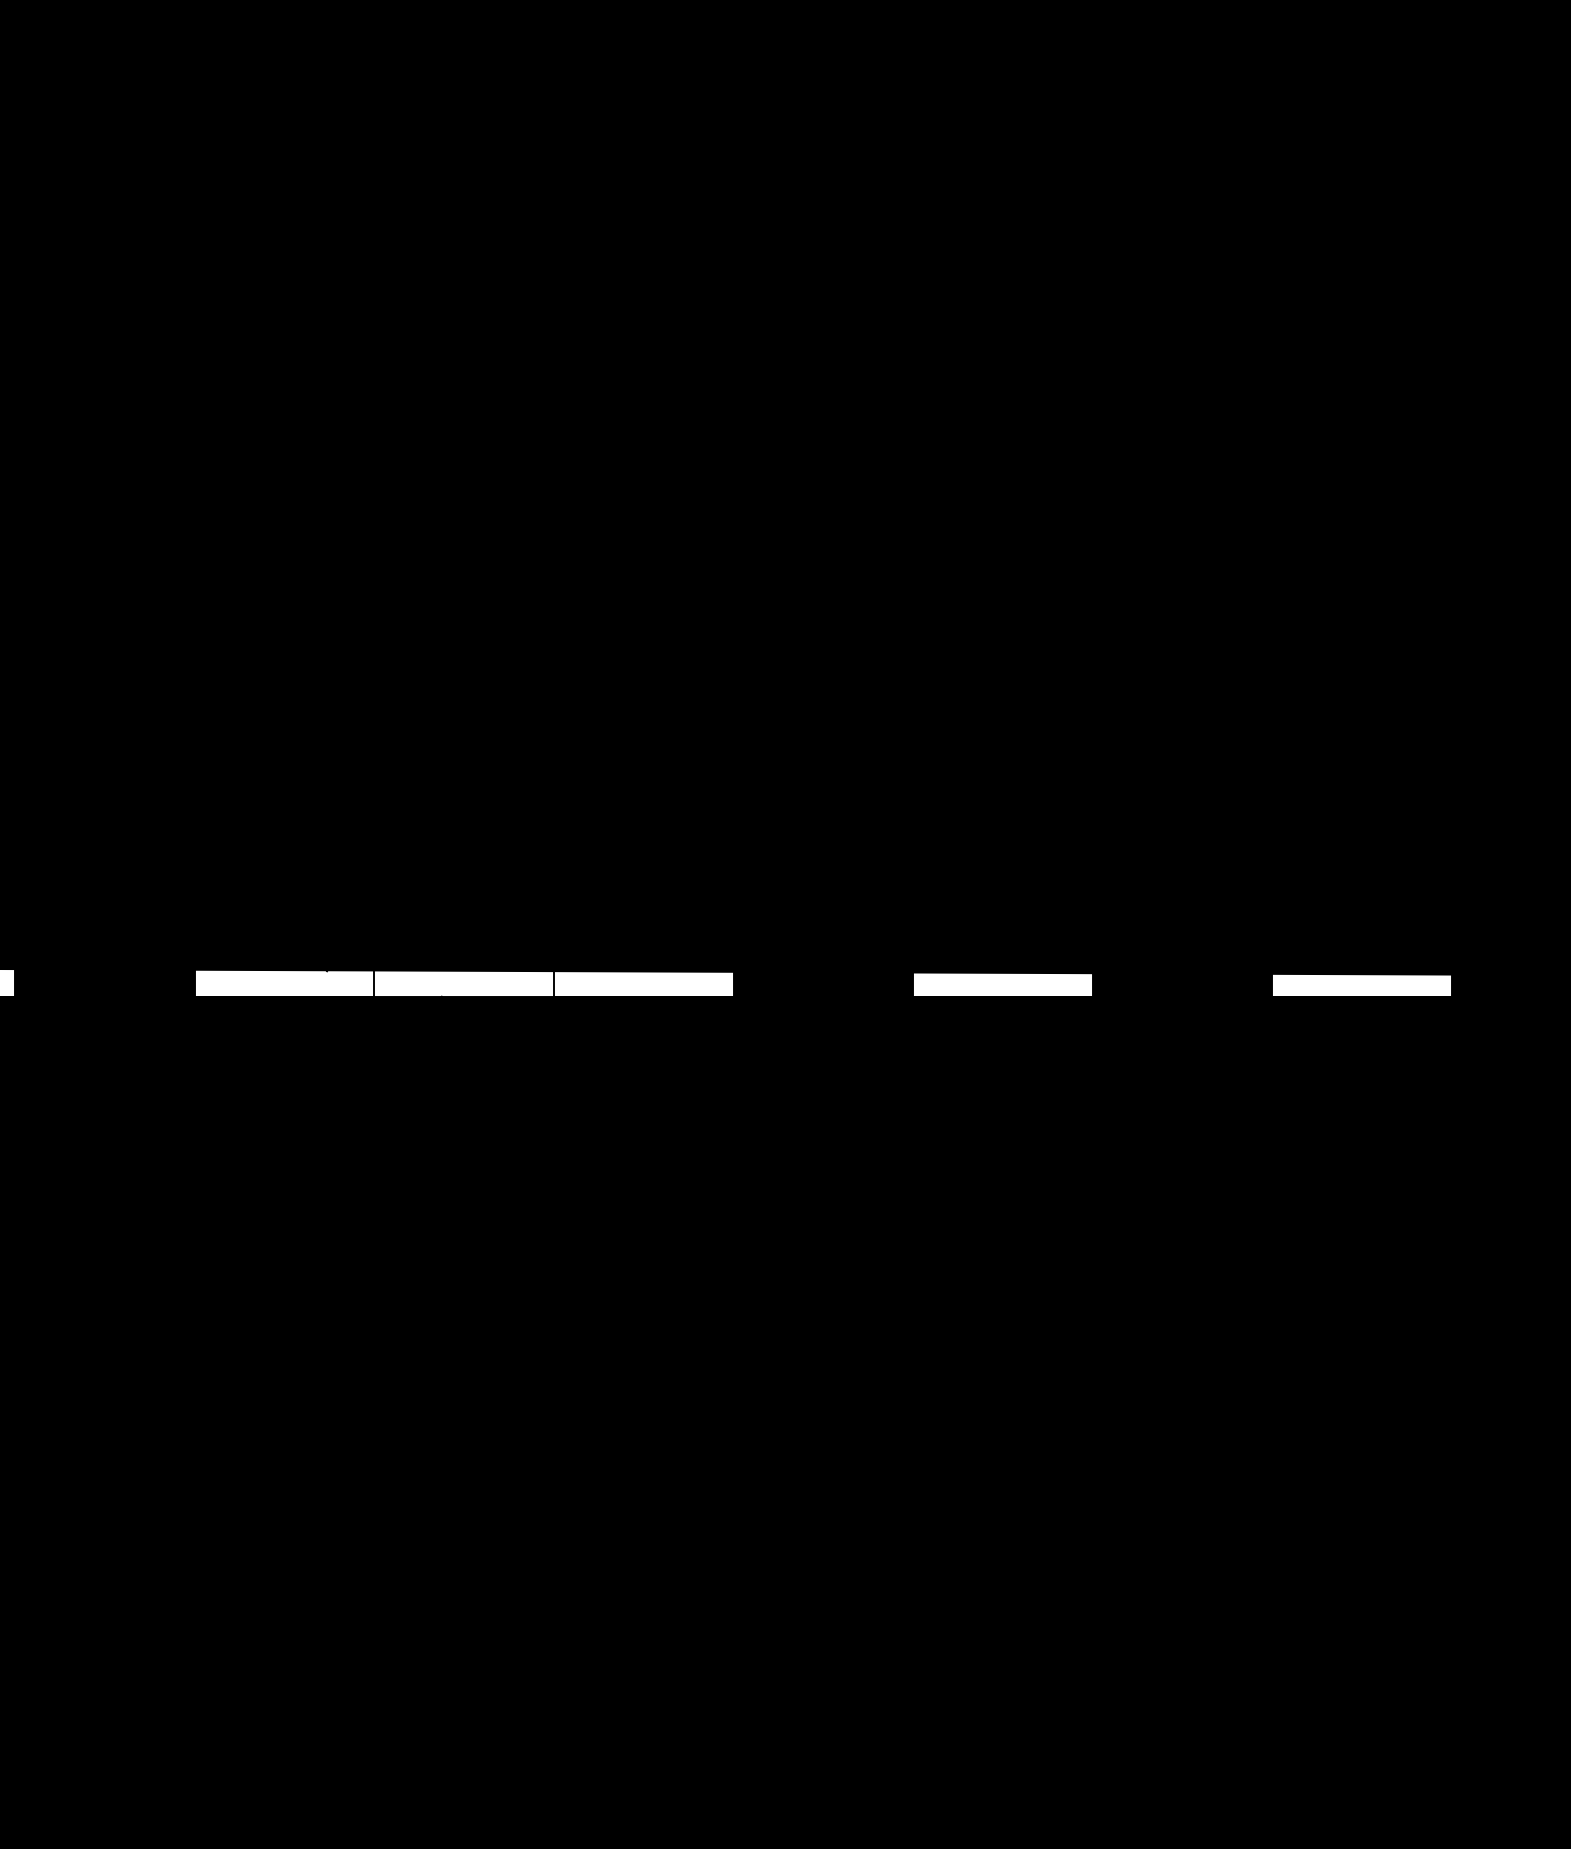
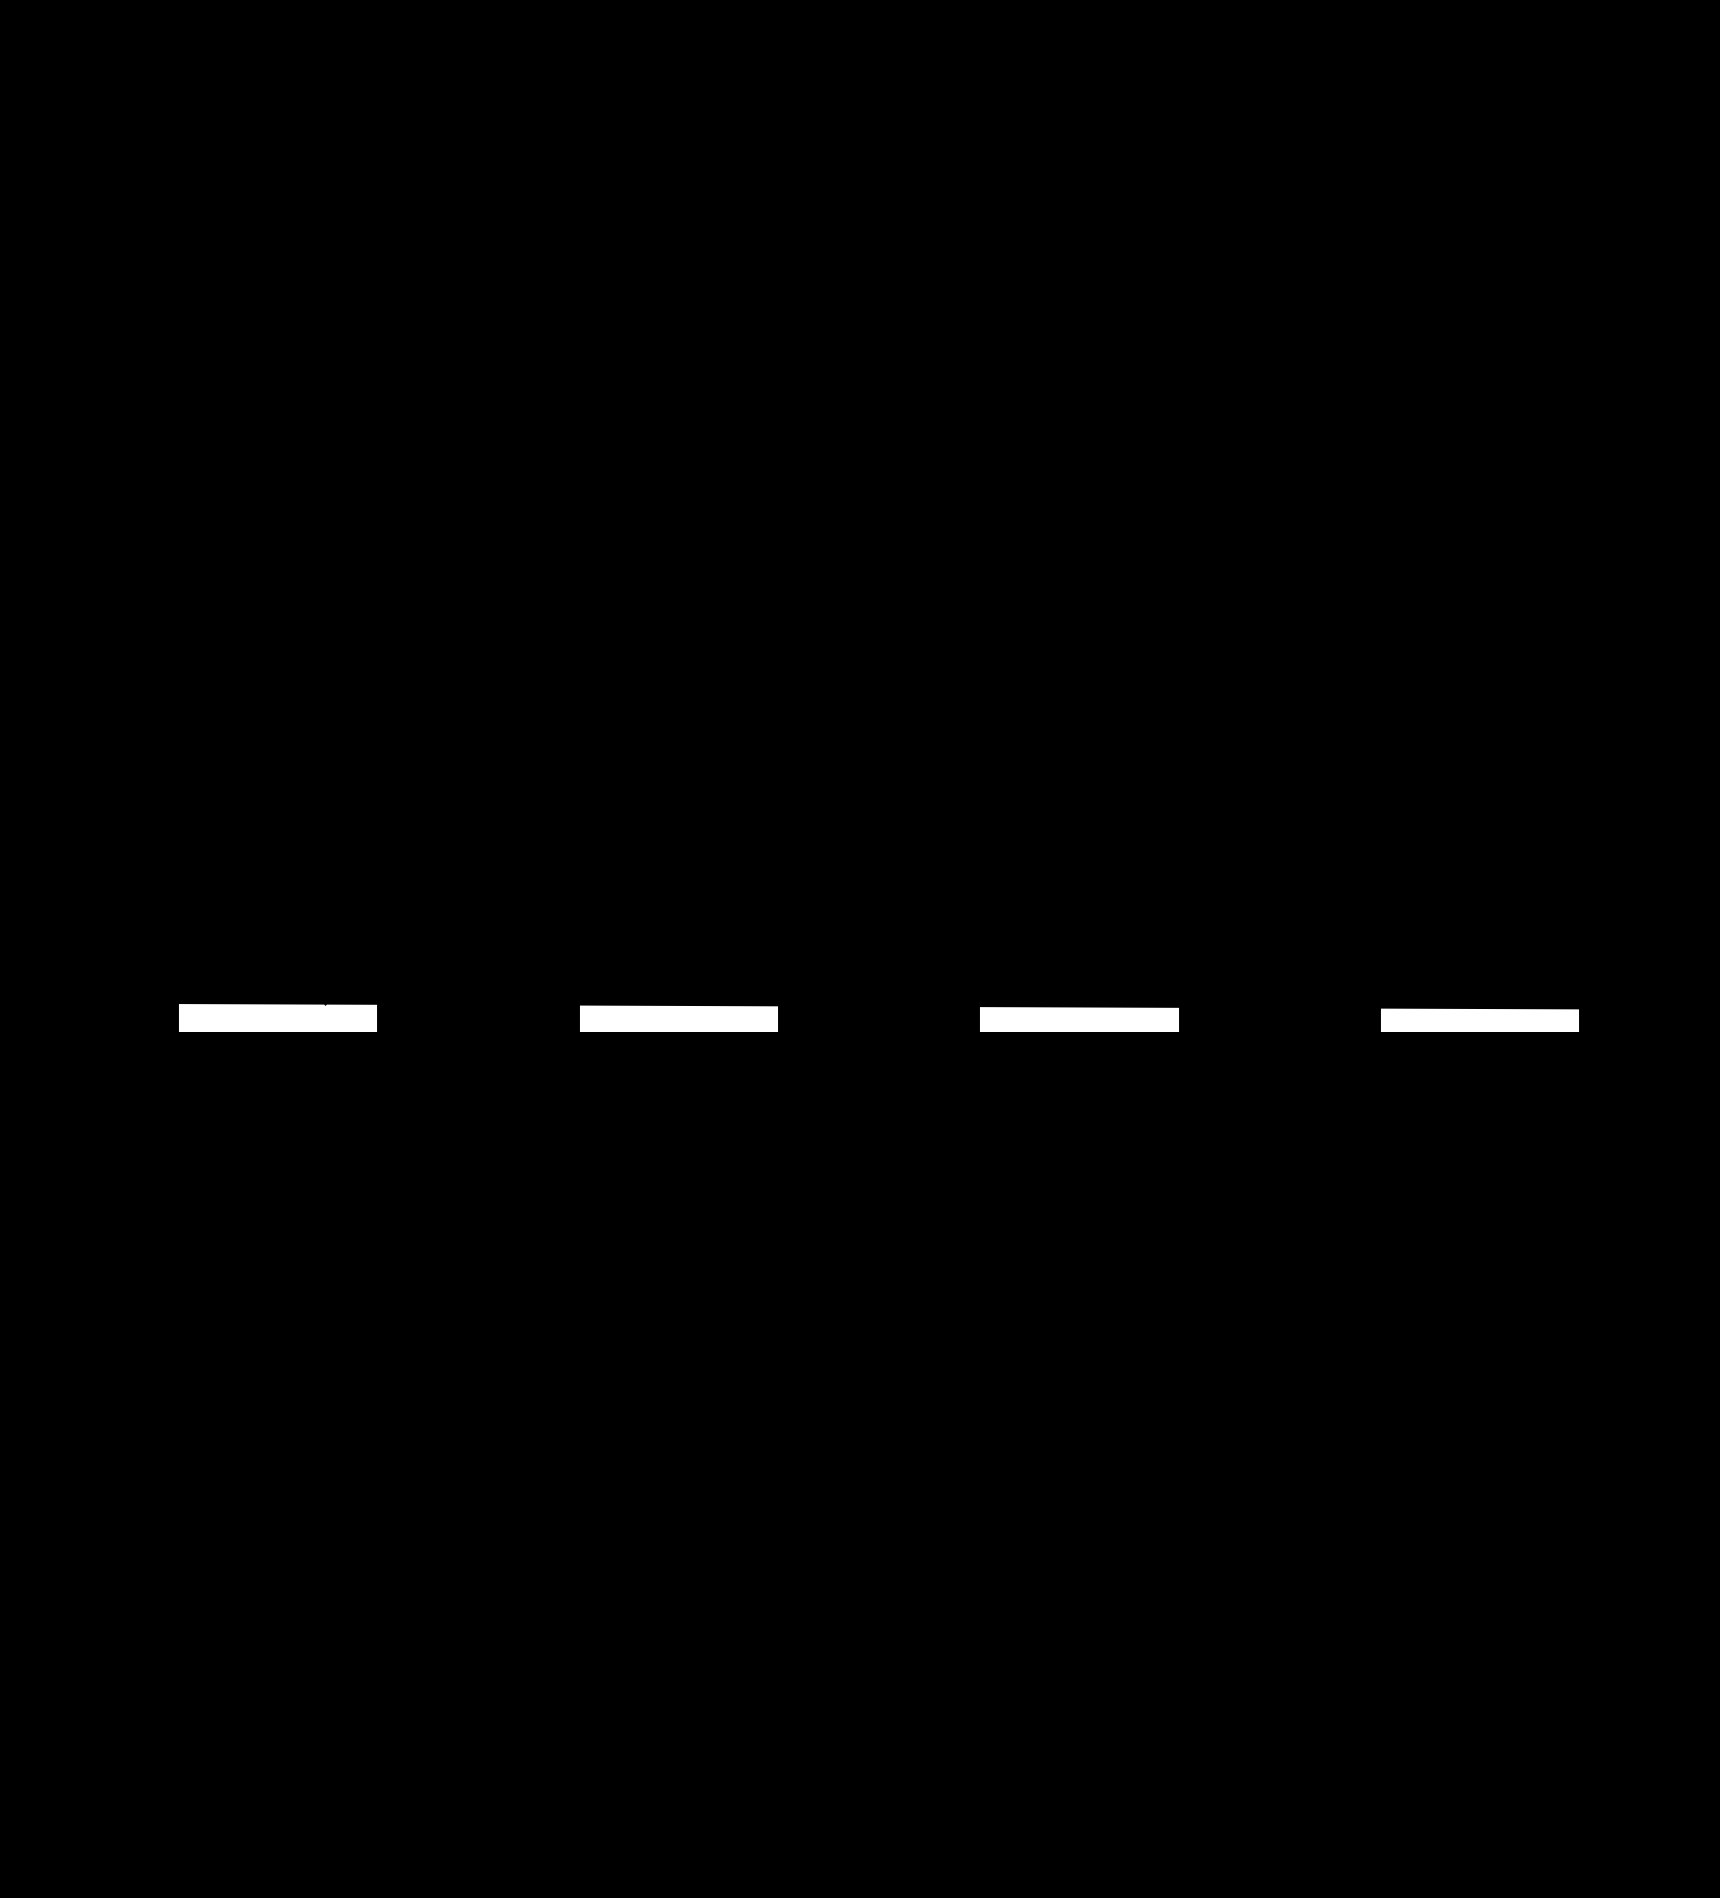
fill: (463, 980) -> (477, 1014), added

